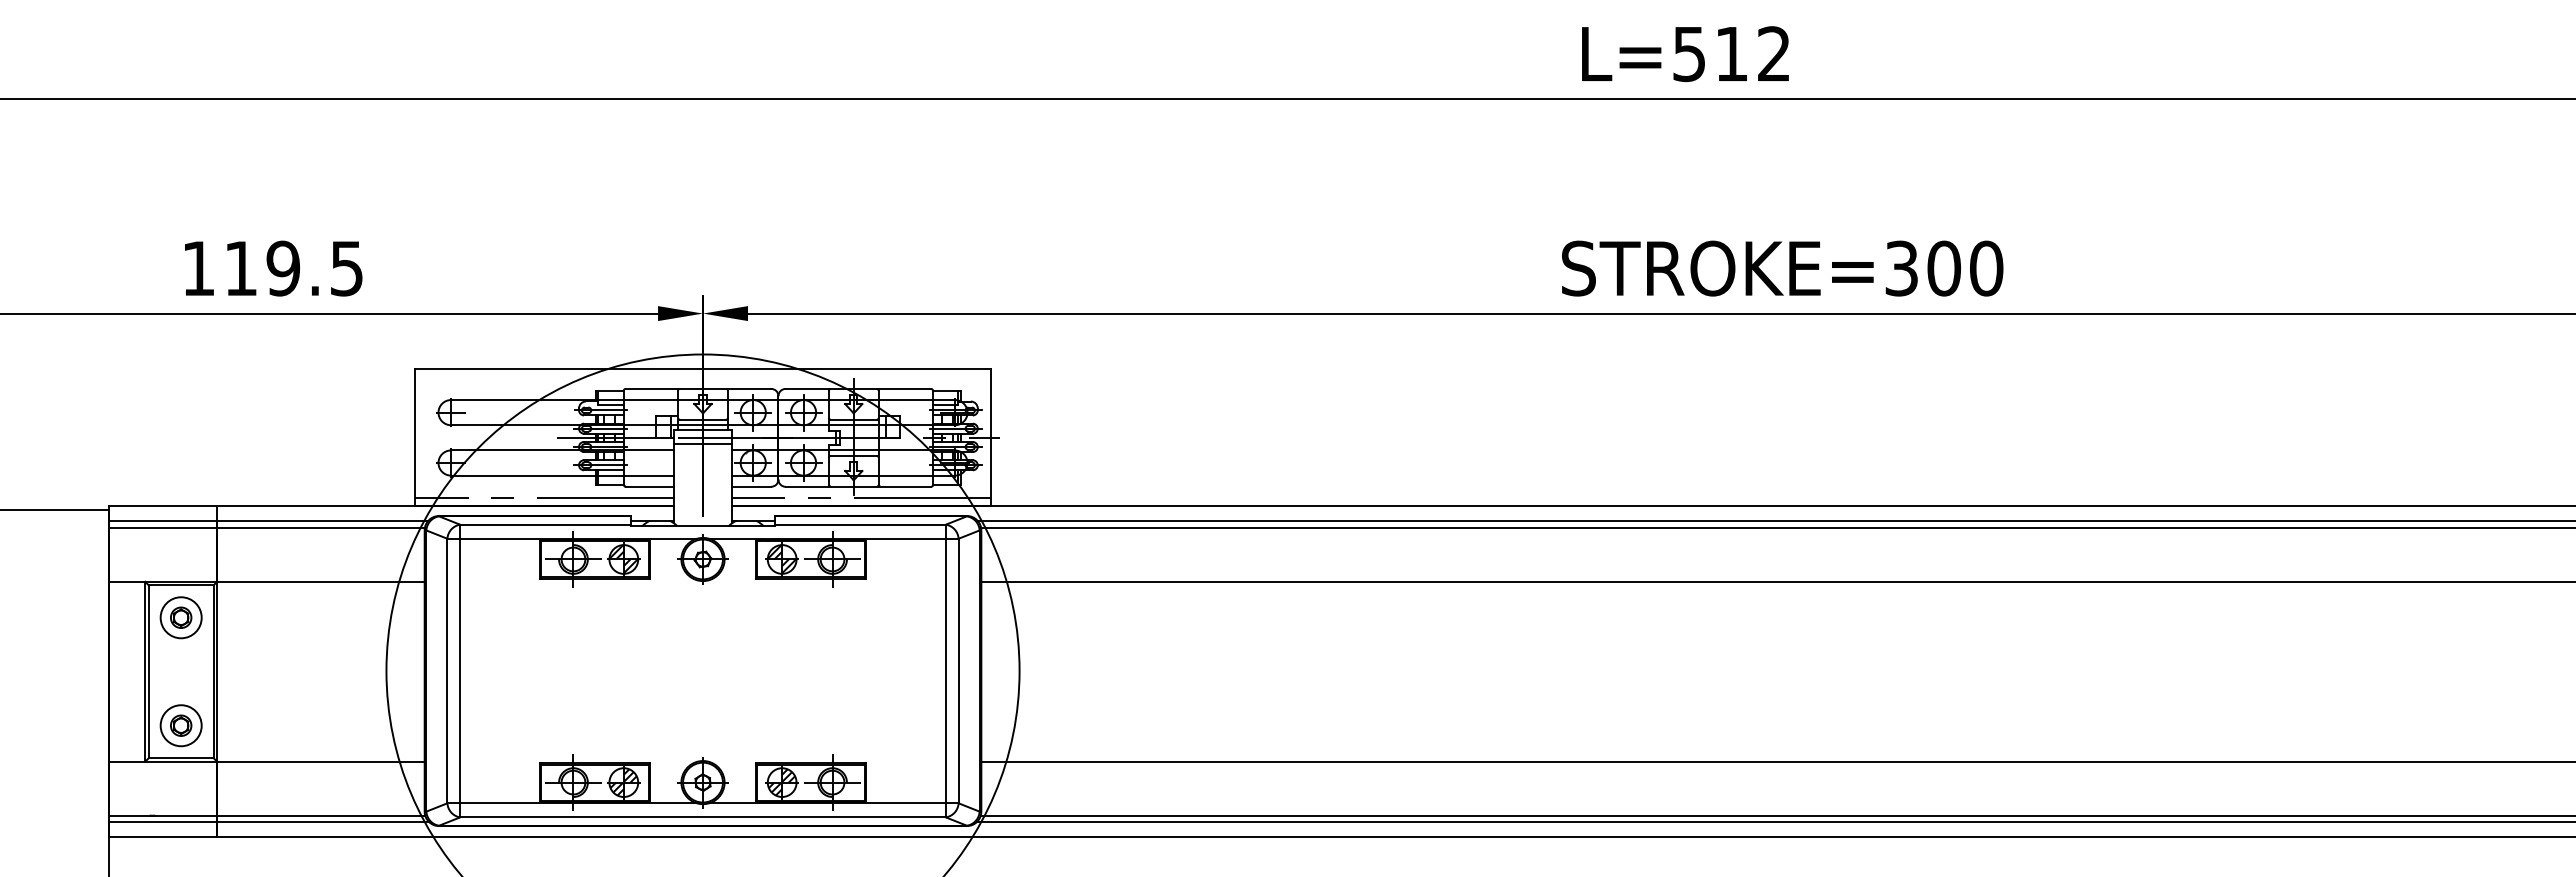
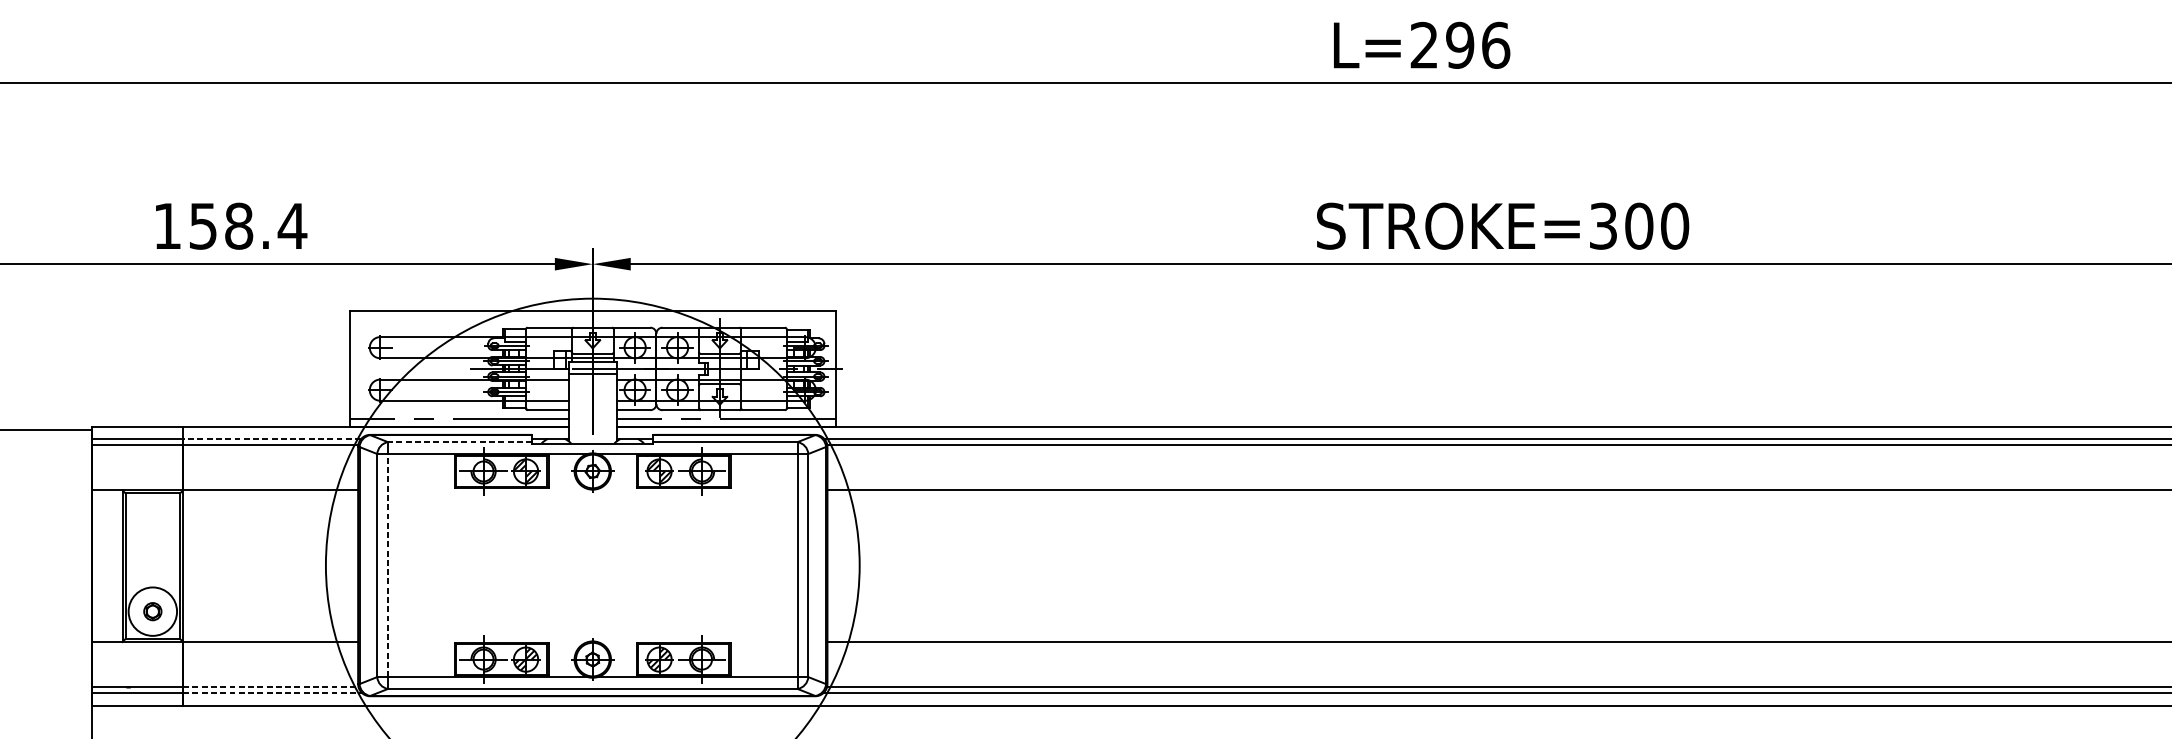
text: (1732, 54) -> (1460, 45), L=512 -> L=296
text: (294, 268) -> (248, 226), 119.5 -> 158.4
line: (322, 521) -> (271, 439), solid -> dashed
line: (545, 524) -> (459, 442), solid -> dashed
part: (180, 617) -> (152, 520), removed
line: (460, 670) -> (388, 565), solid -> dashed
circle: (180, 725) -> (152, 611), size x1.4
line: (321, 815) -> (271, 687), solid -> dashed
line: (323, 822) -> (272, 693), solid -> dashed

